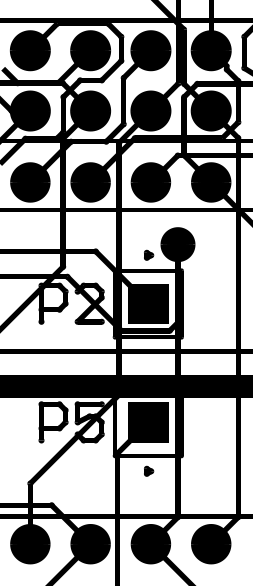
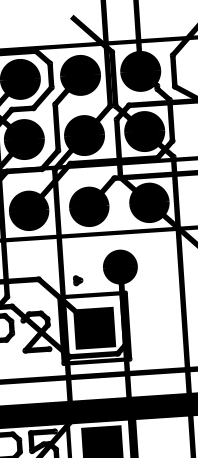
part: (149, 254) -> (78, 279), moved

